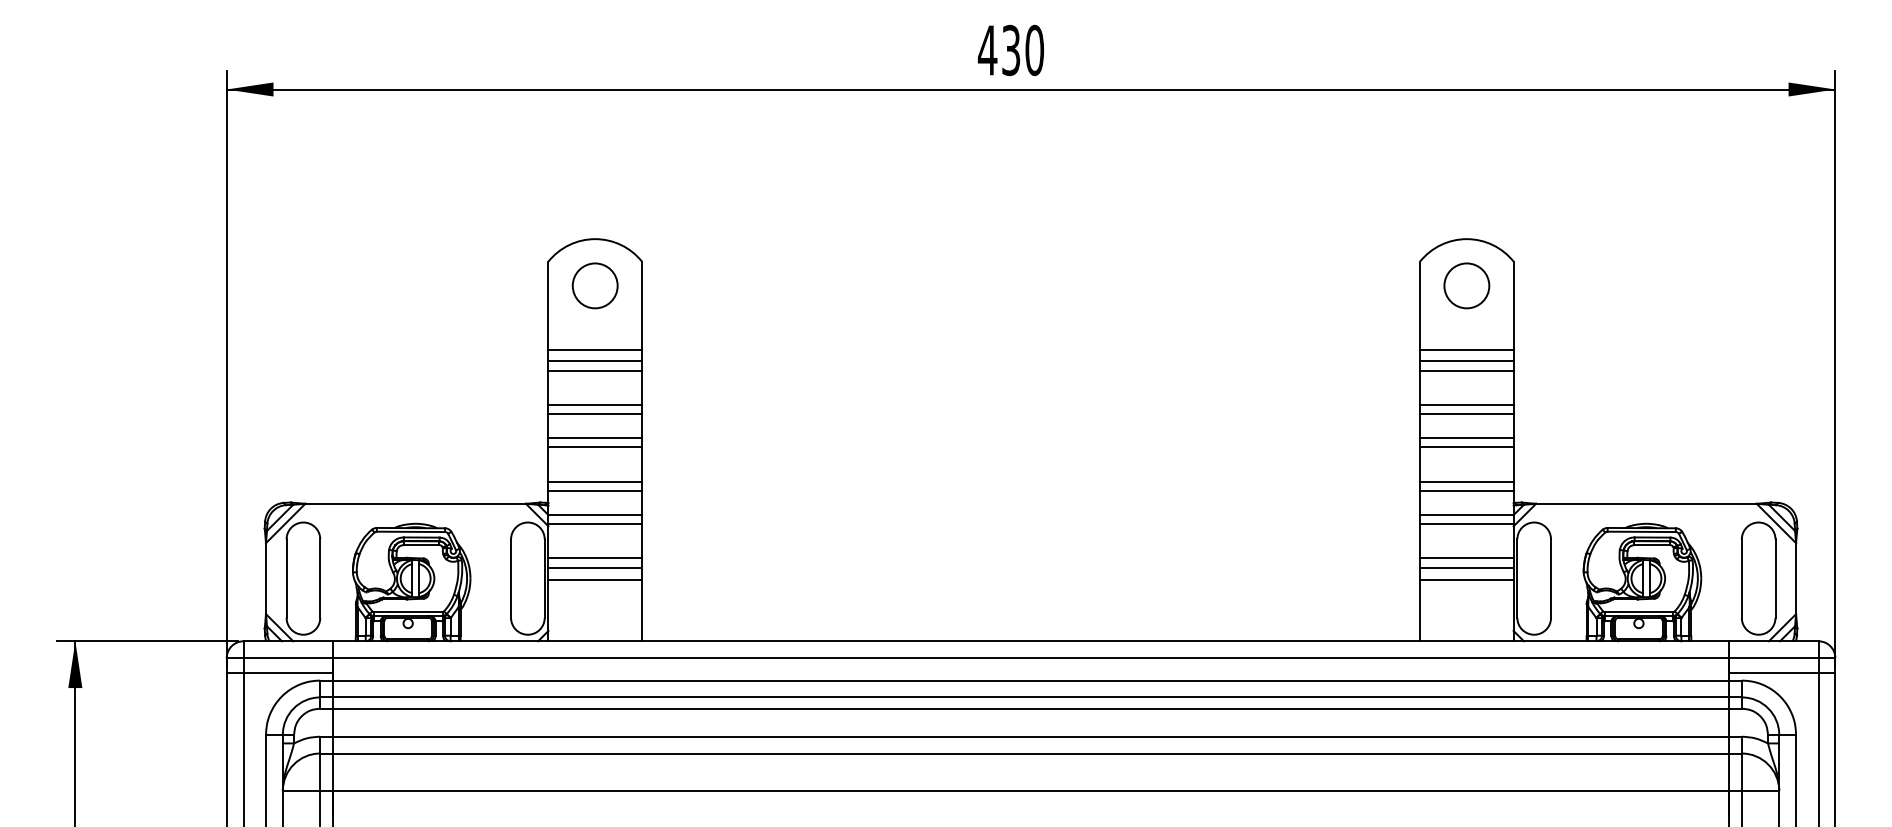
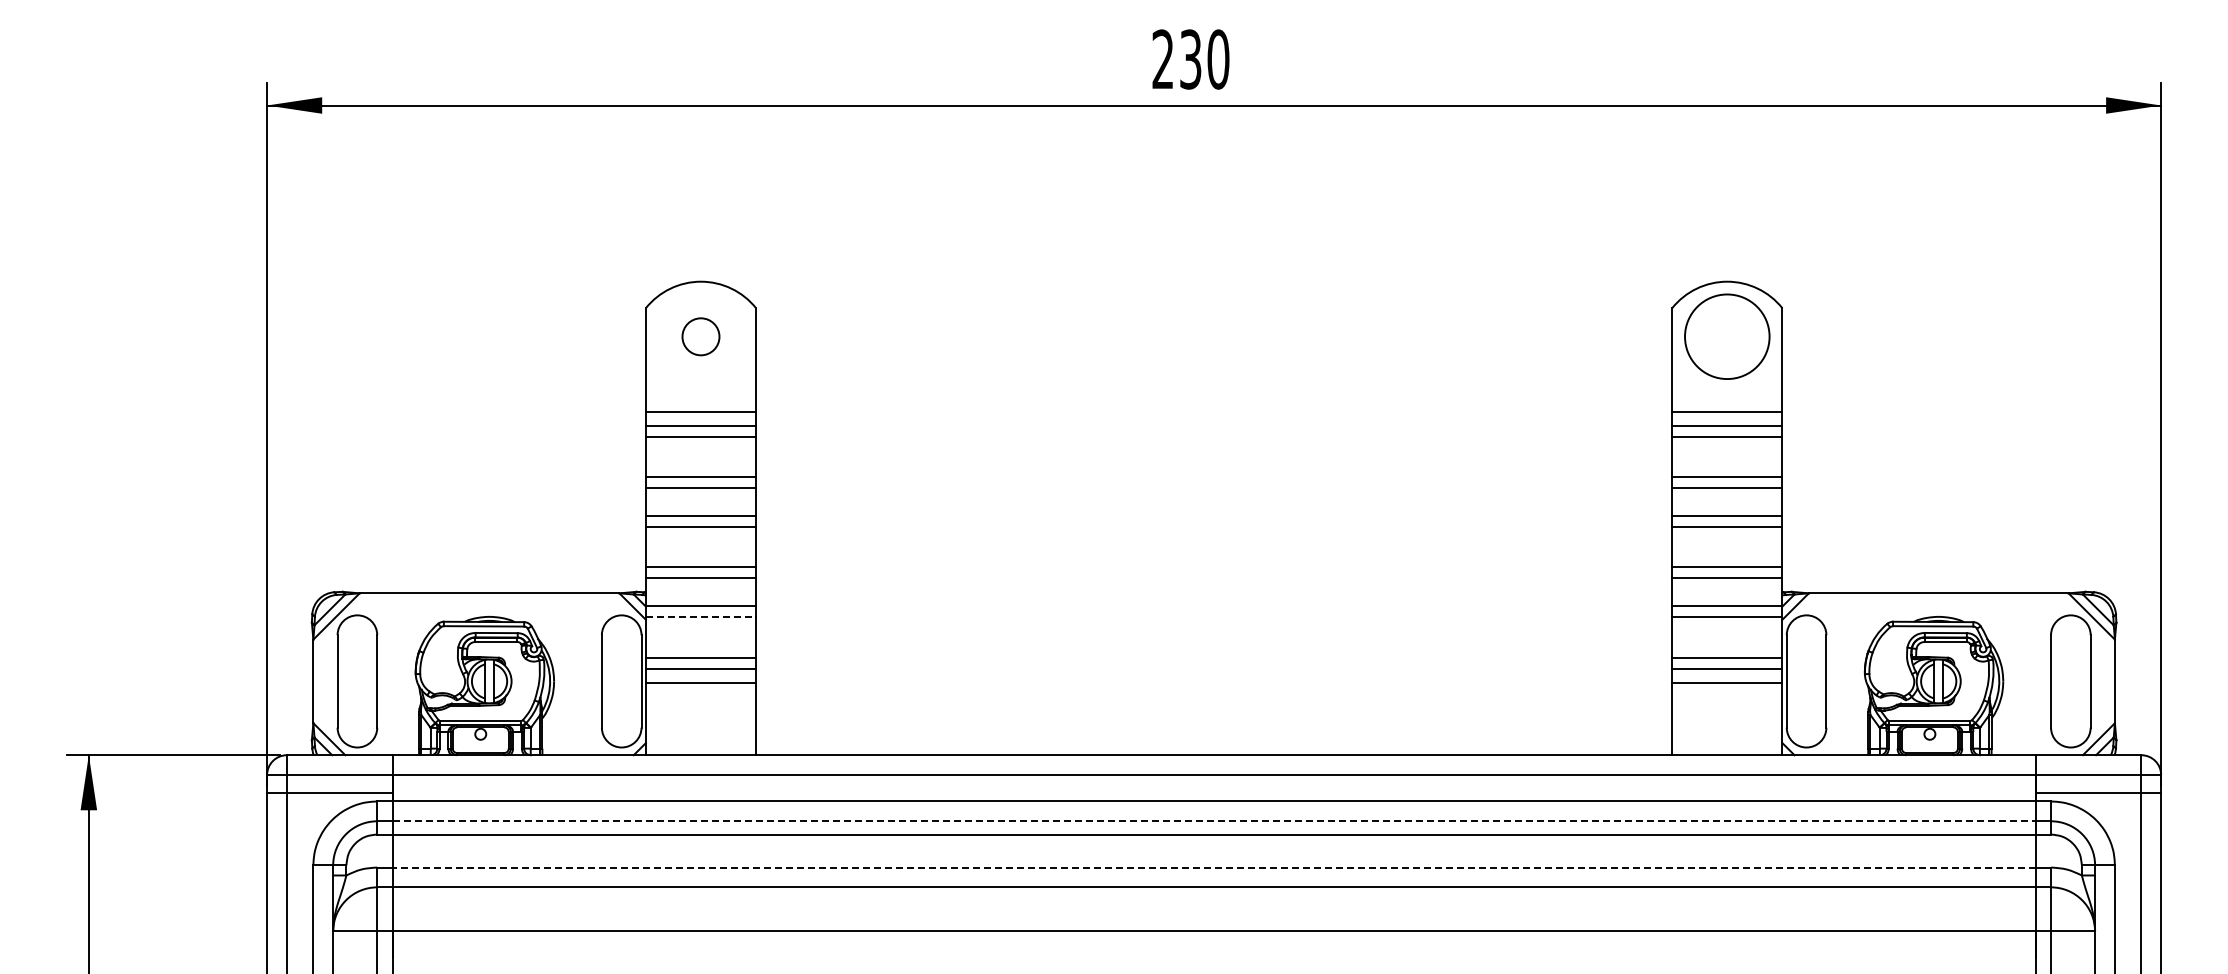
text: (987, 49) -> (1162, 58), 430 -> 230
circle: (594, 285) -> (700, 336), size x0.7
circle: (1466, 285) -> (1726, 336), size x1.6
line: (595, 524) -> (701, 617), solid -> dashed
line: (1031, 697) -> (1214, 821), solid -> dashed
line: (1030, 736) -> (1213, 867), solid -> dashed

